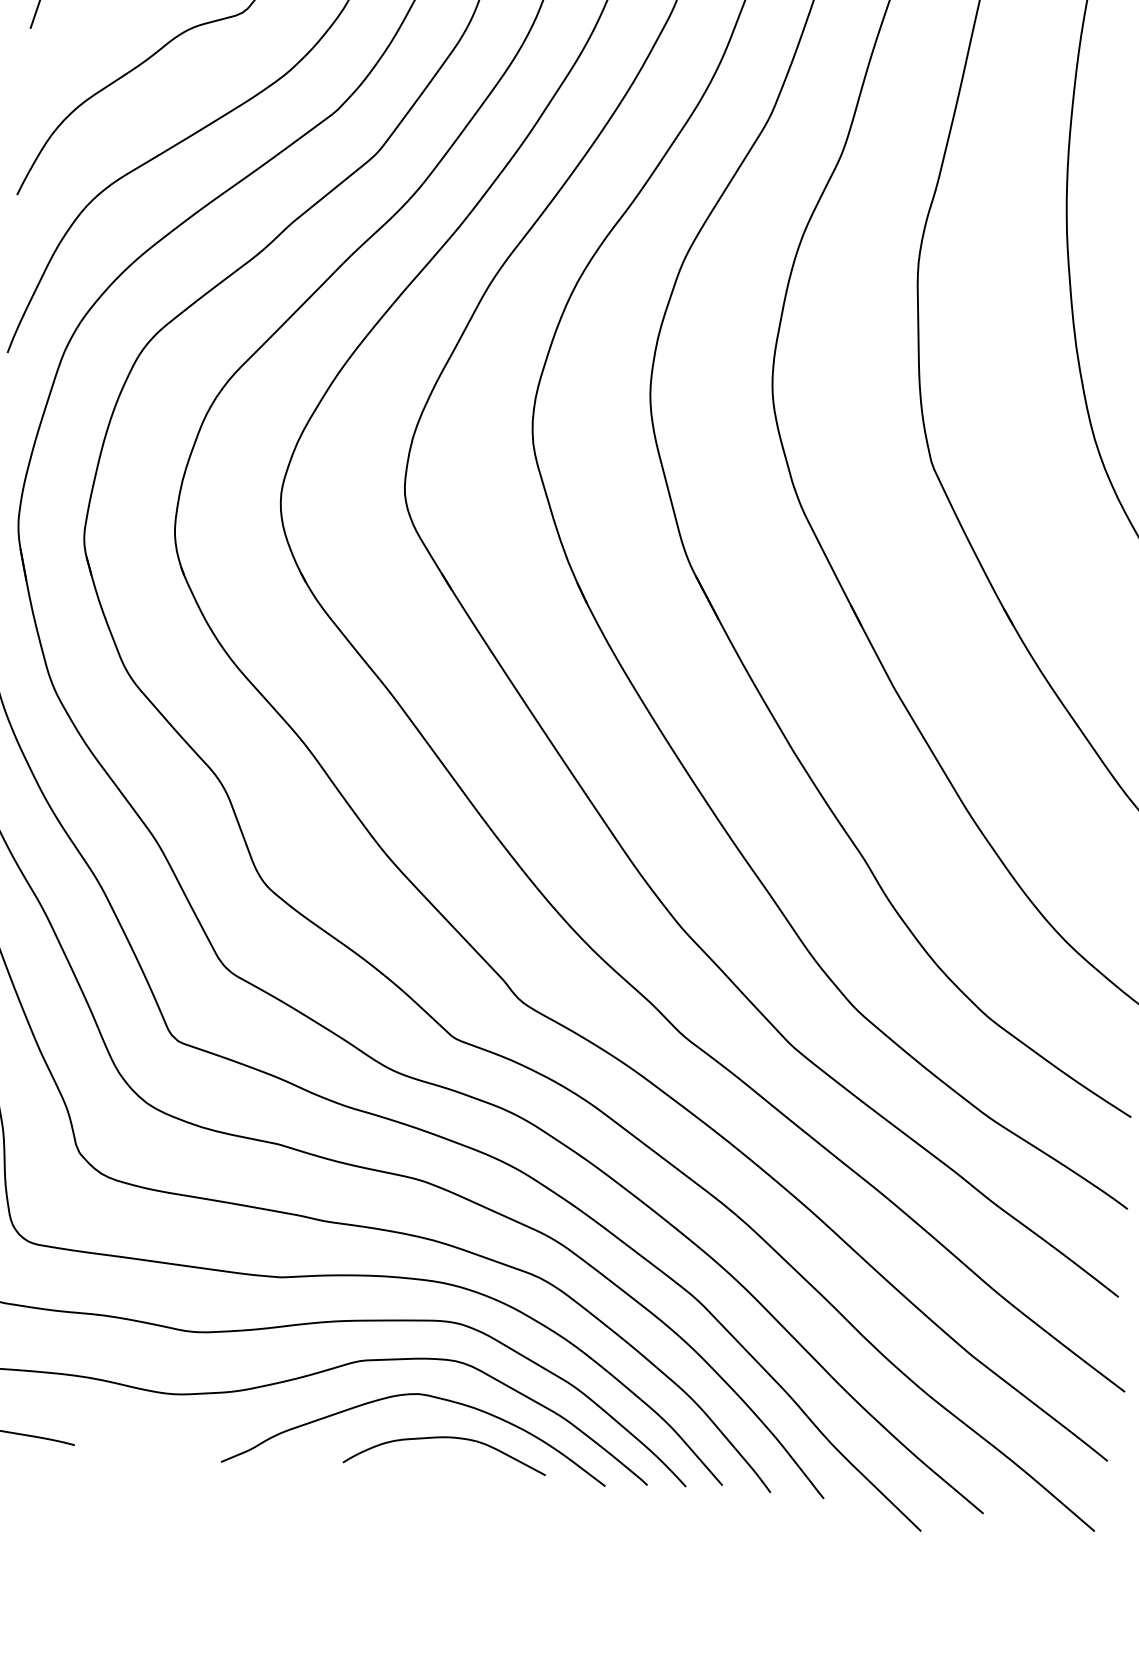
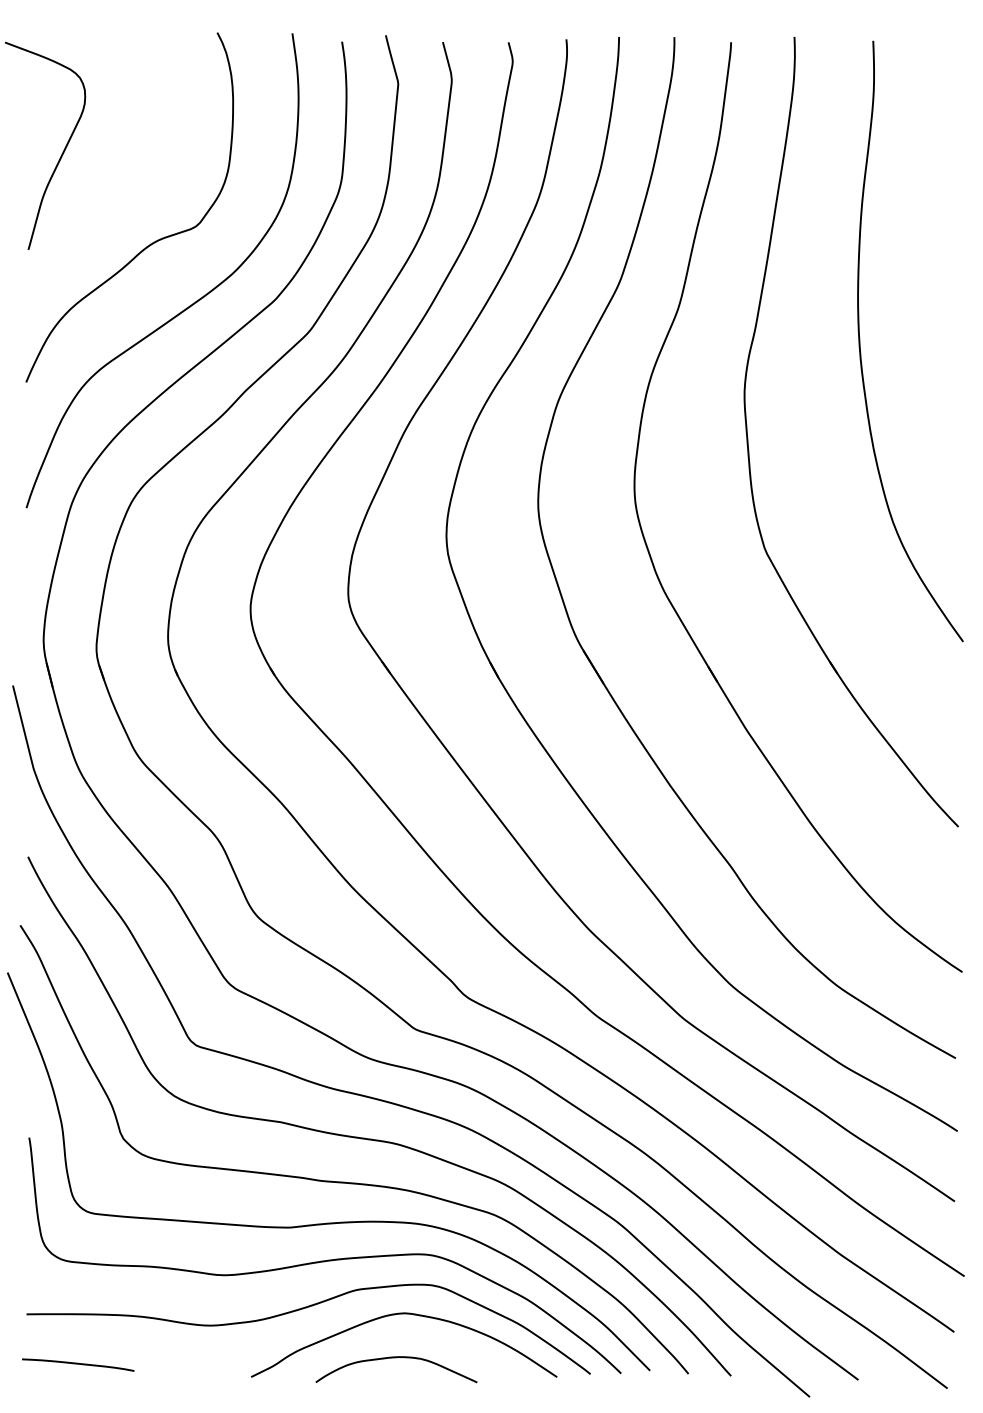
part: (446, 1438) -> (396, 1358), moved

